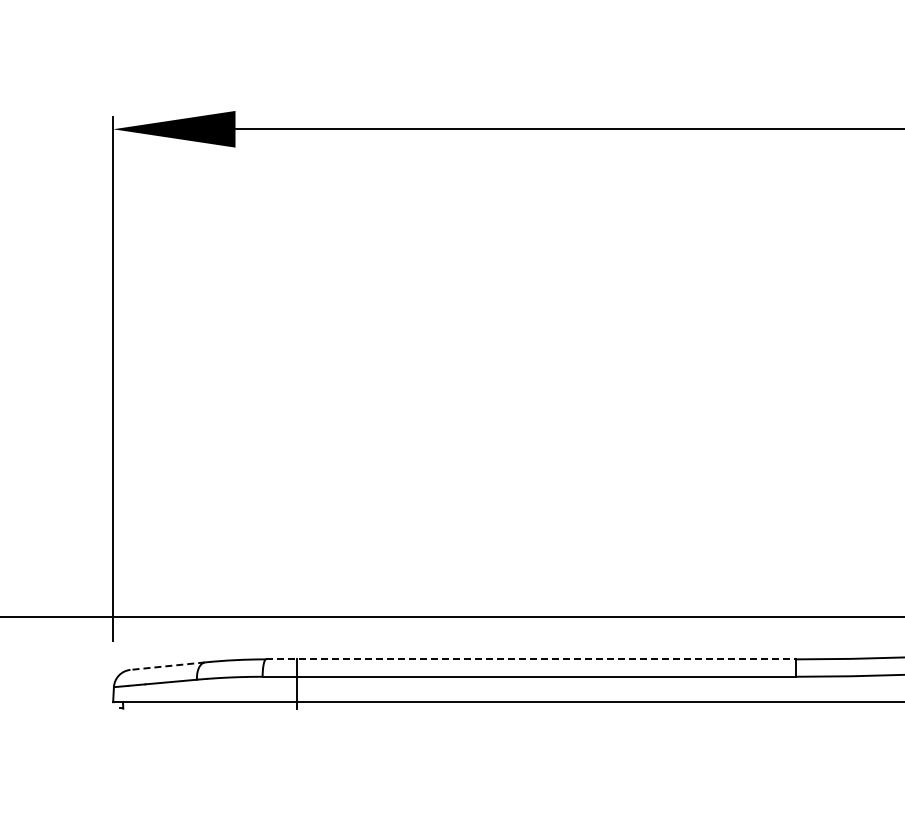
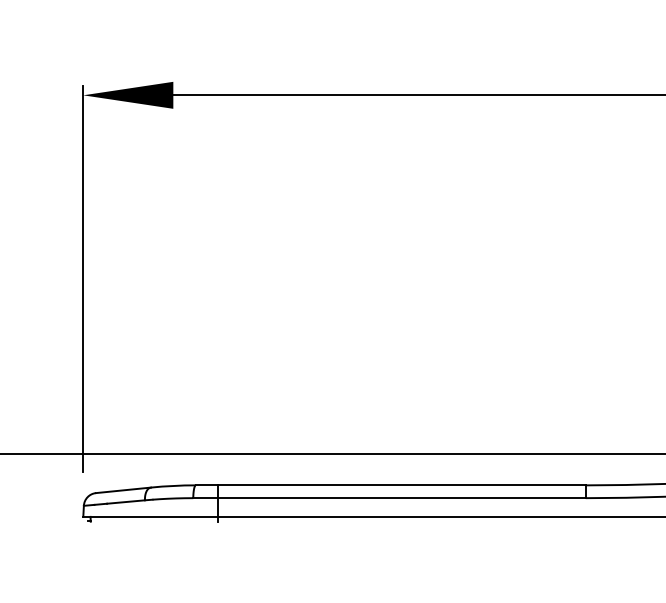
line: (531, 659) -> (391, 485), dashed -> solid
line: (167, 666) -> (123, 490), dashed -> solid

